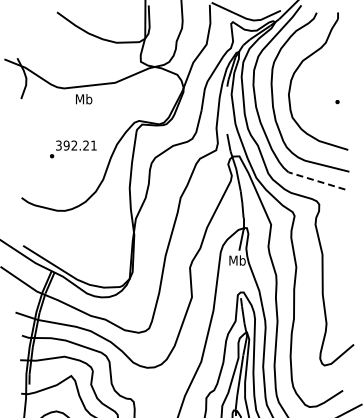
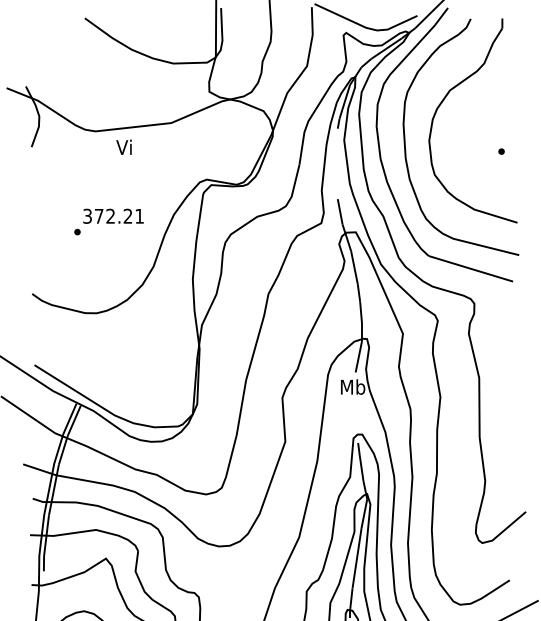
text: (84, 99) -> (125, 147), Mb -> Vi
text: (66, 145) -> (98, 216), 392.21 -> 372.21
line: (316, 180) -> (470, 268), dashed -> solid

